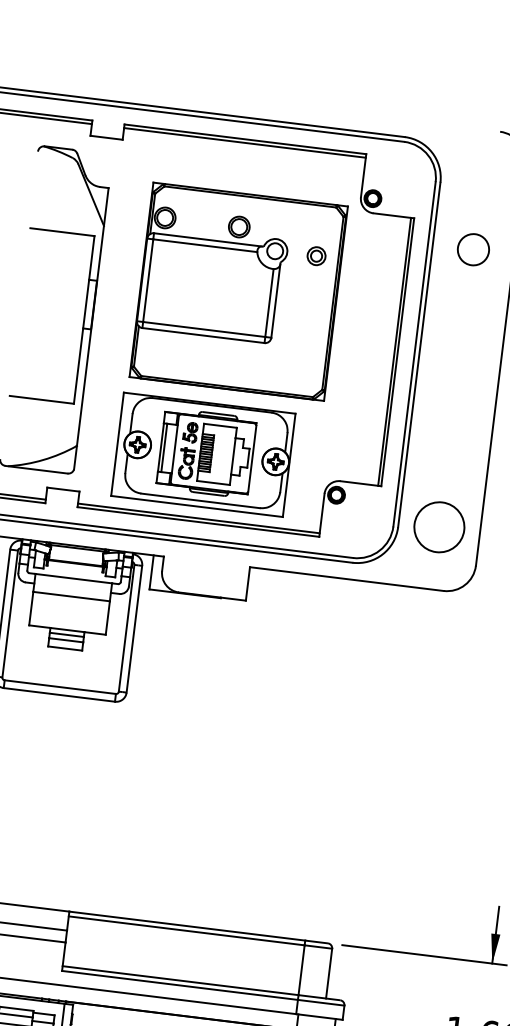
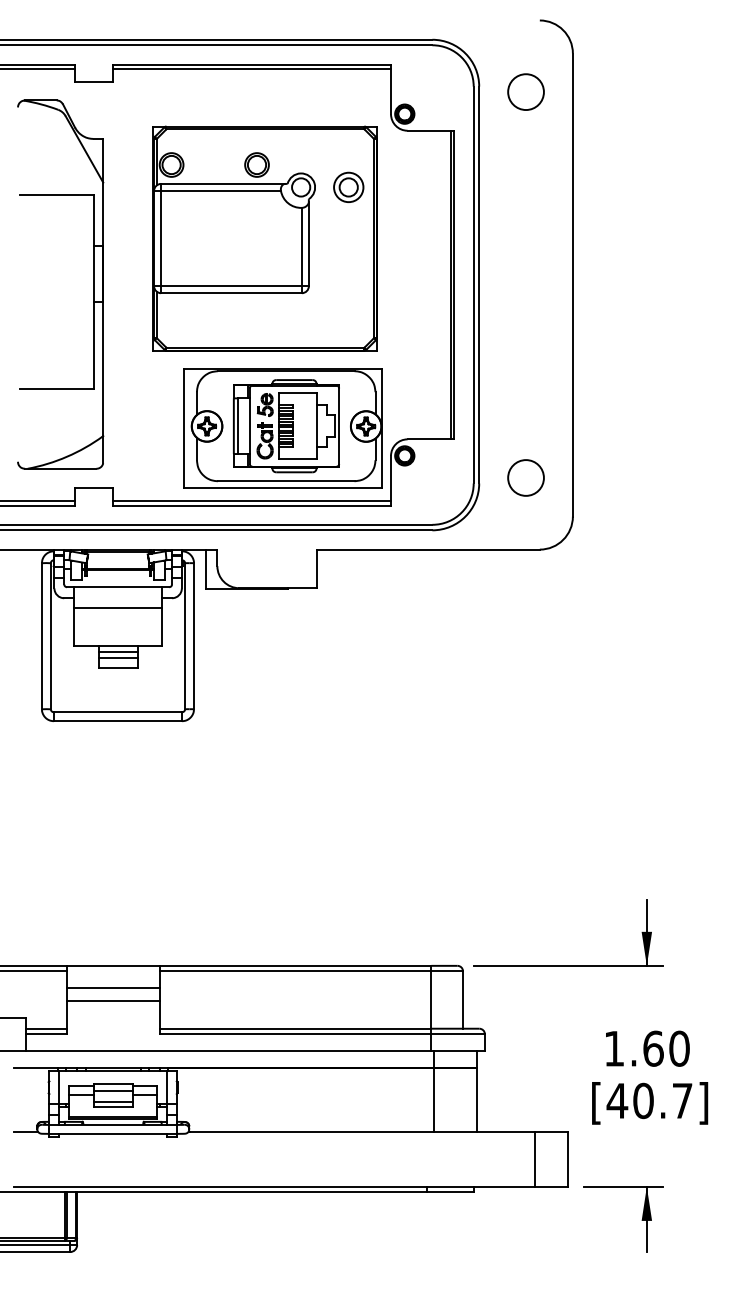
circle: (473, 249) -> (525, 91), moved
part: (316, 255) -> (348, 186), size x1.43
part: (202, 454) -> (282, 428), moved
circle: (438, 526) -> (525, 477), size x0.62

